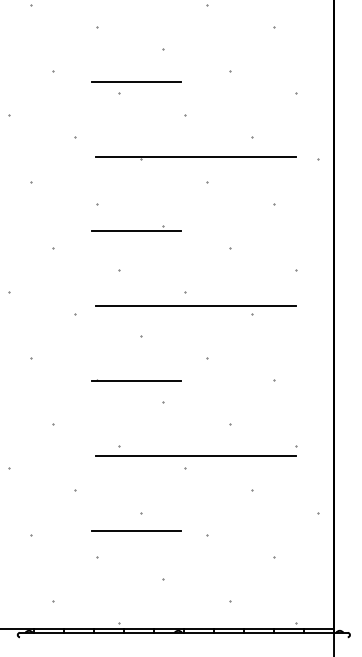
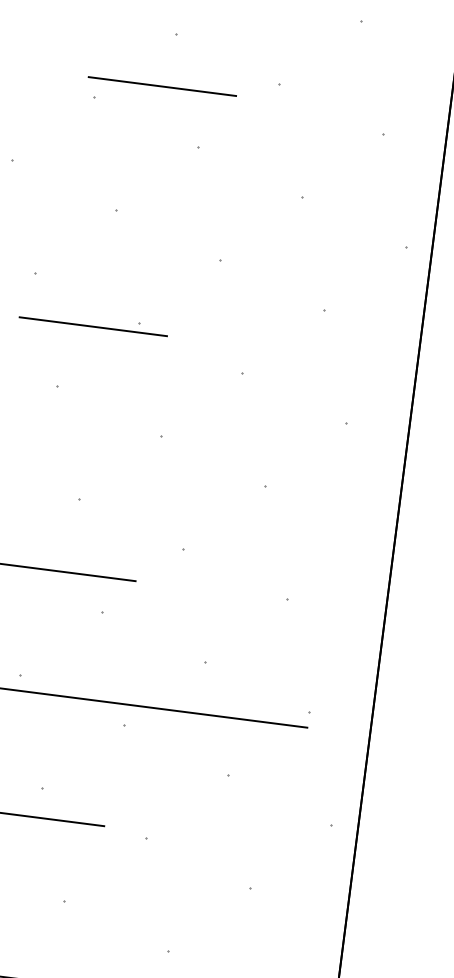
line: (136, 81) -> (162, 85), moved
line: (195, 156) -> (205, 216), removed
line: (195, 306) -> (174, 462), removed

